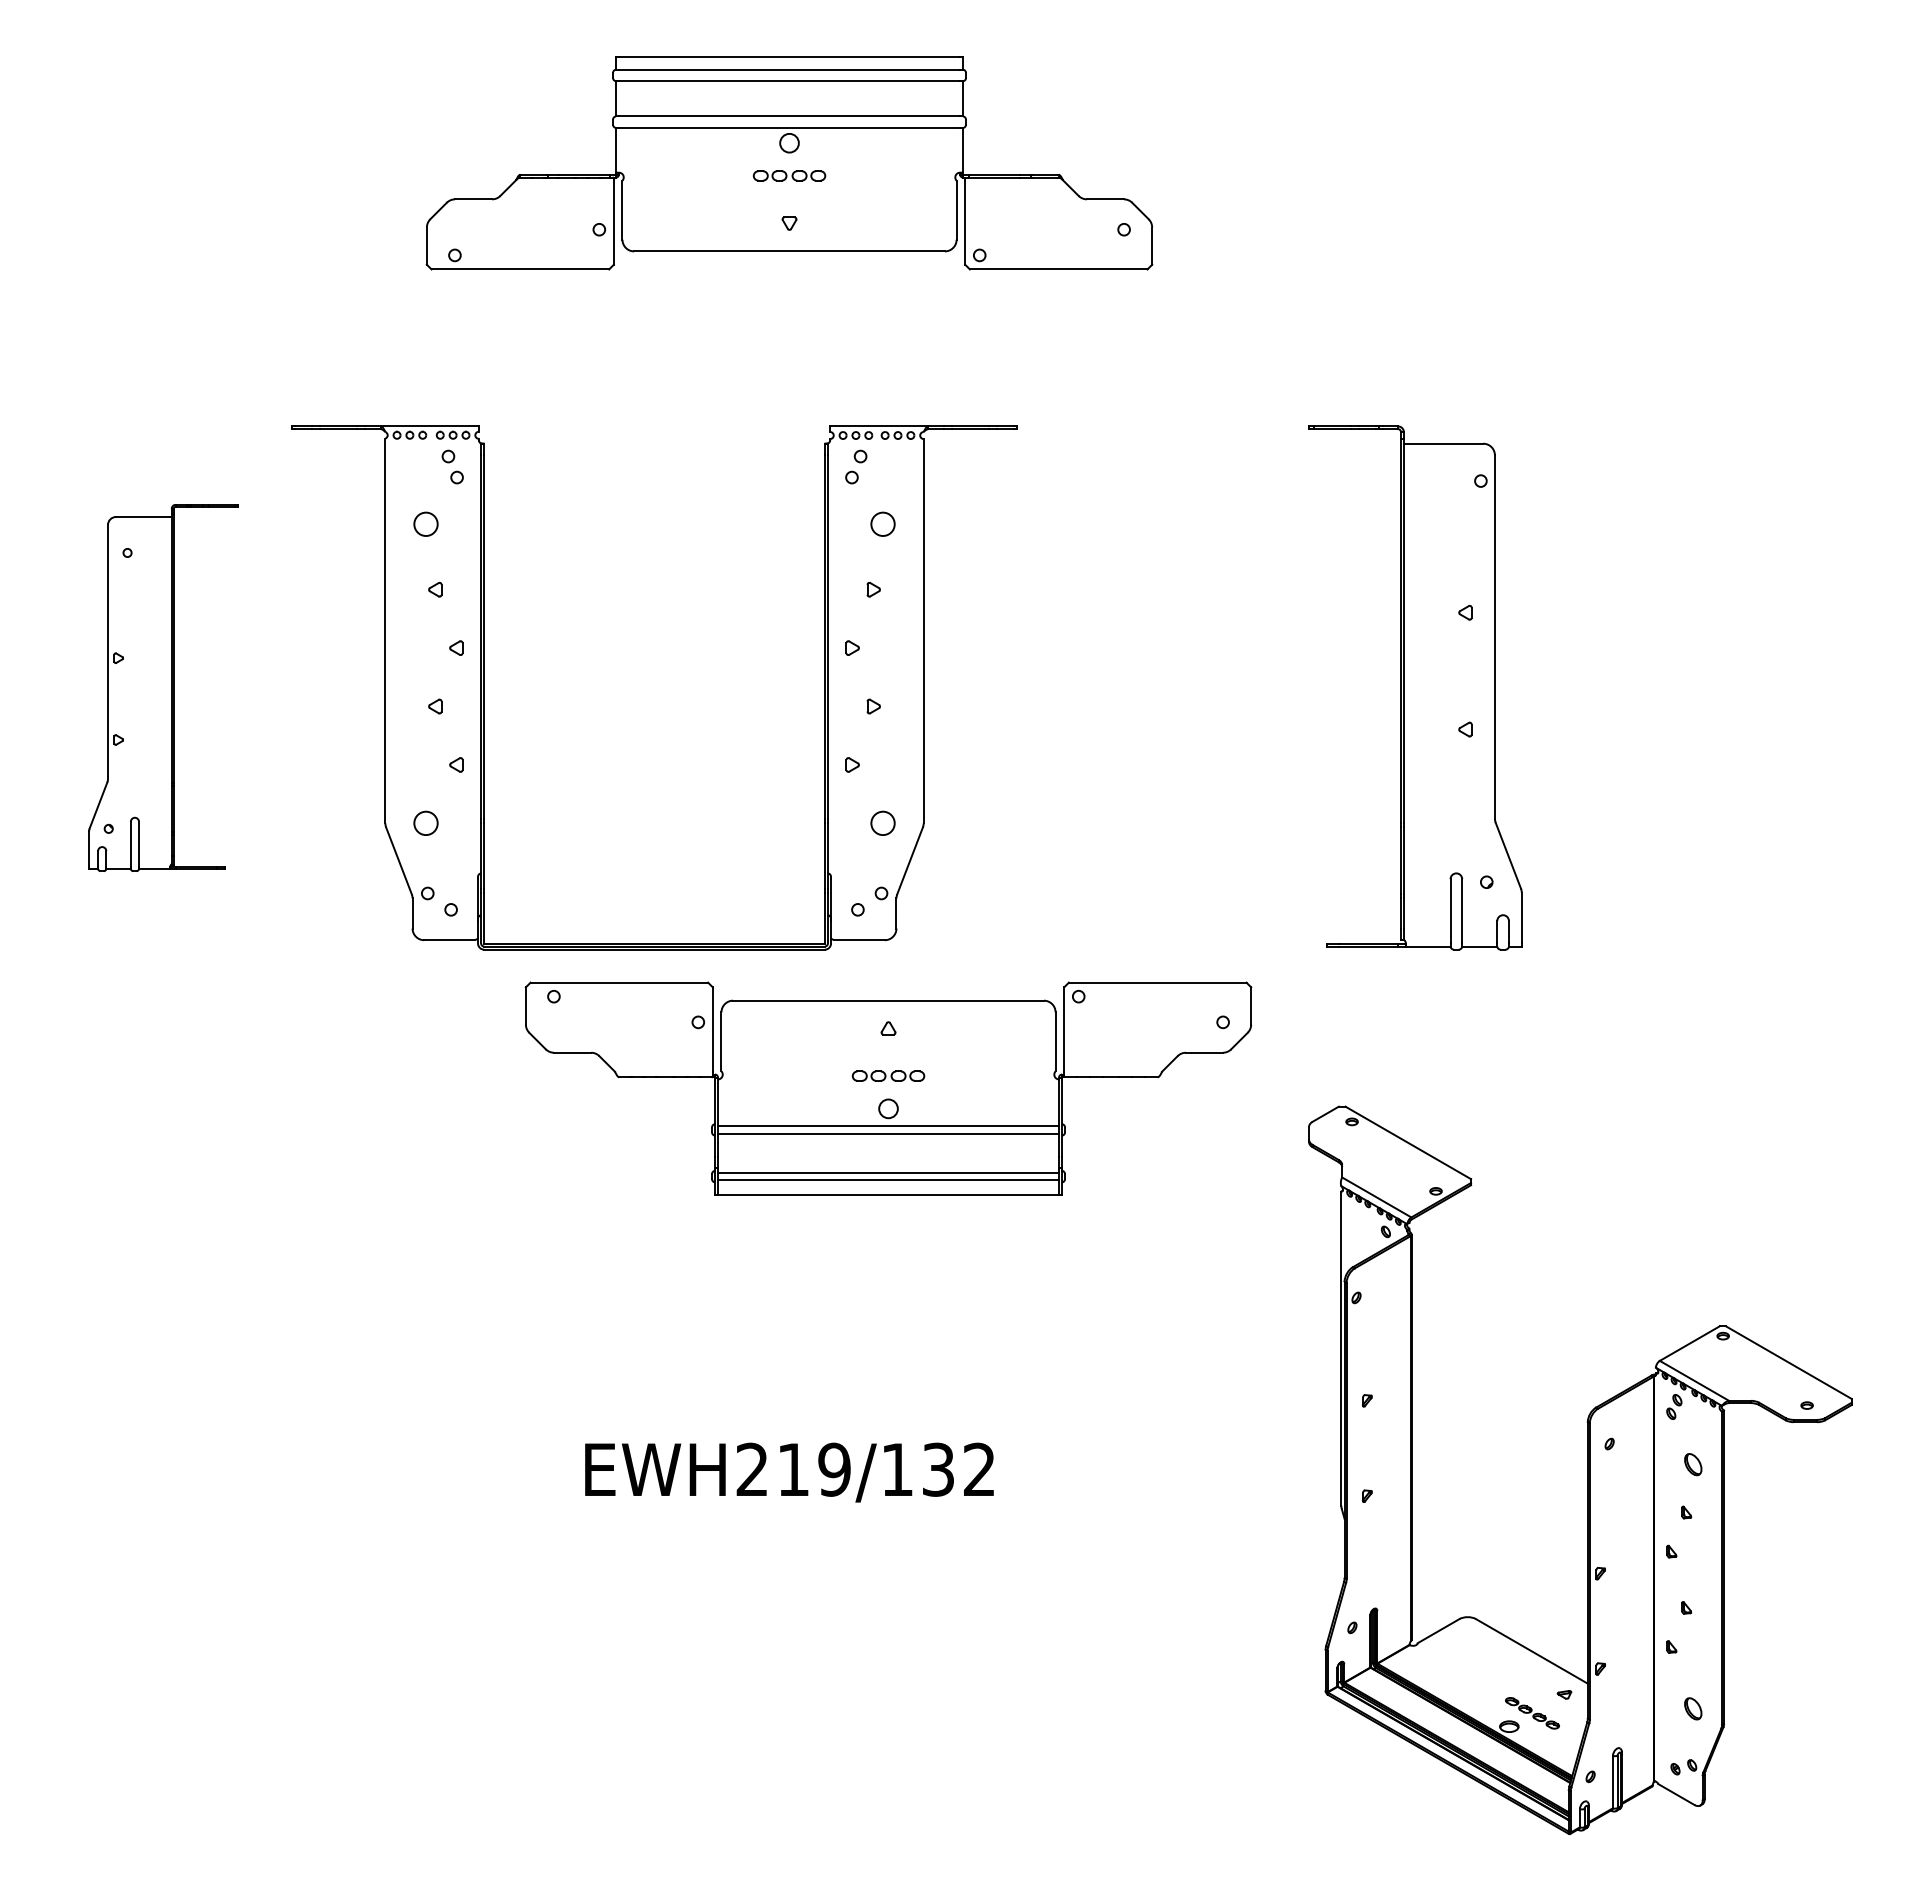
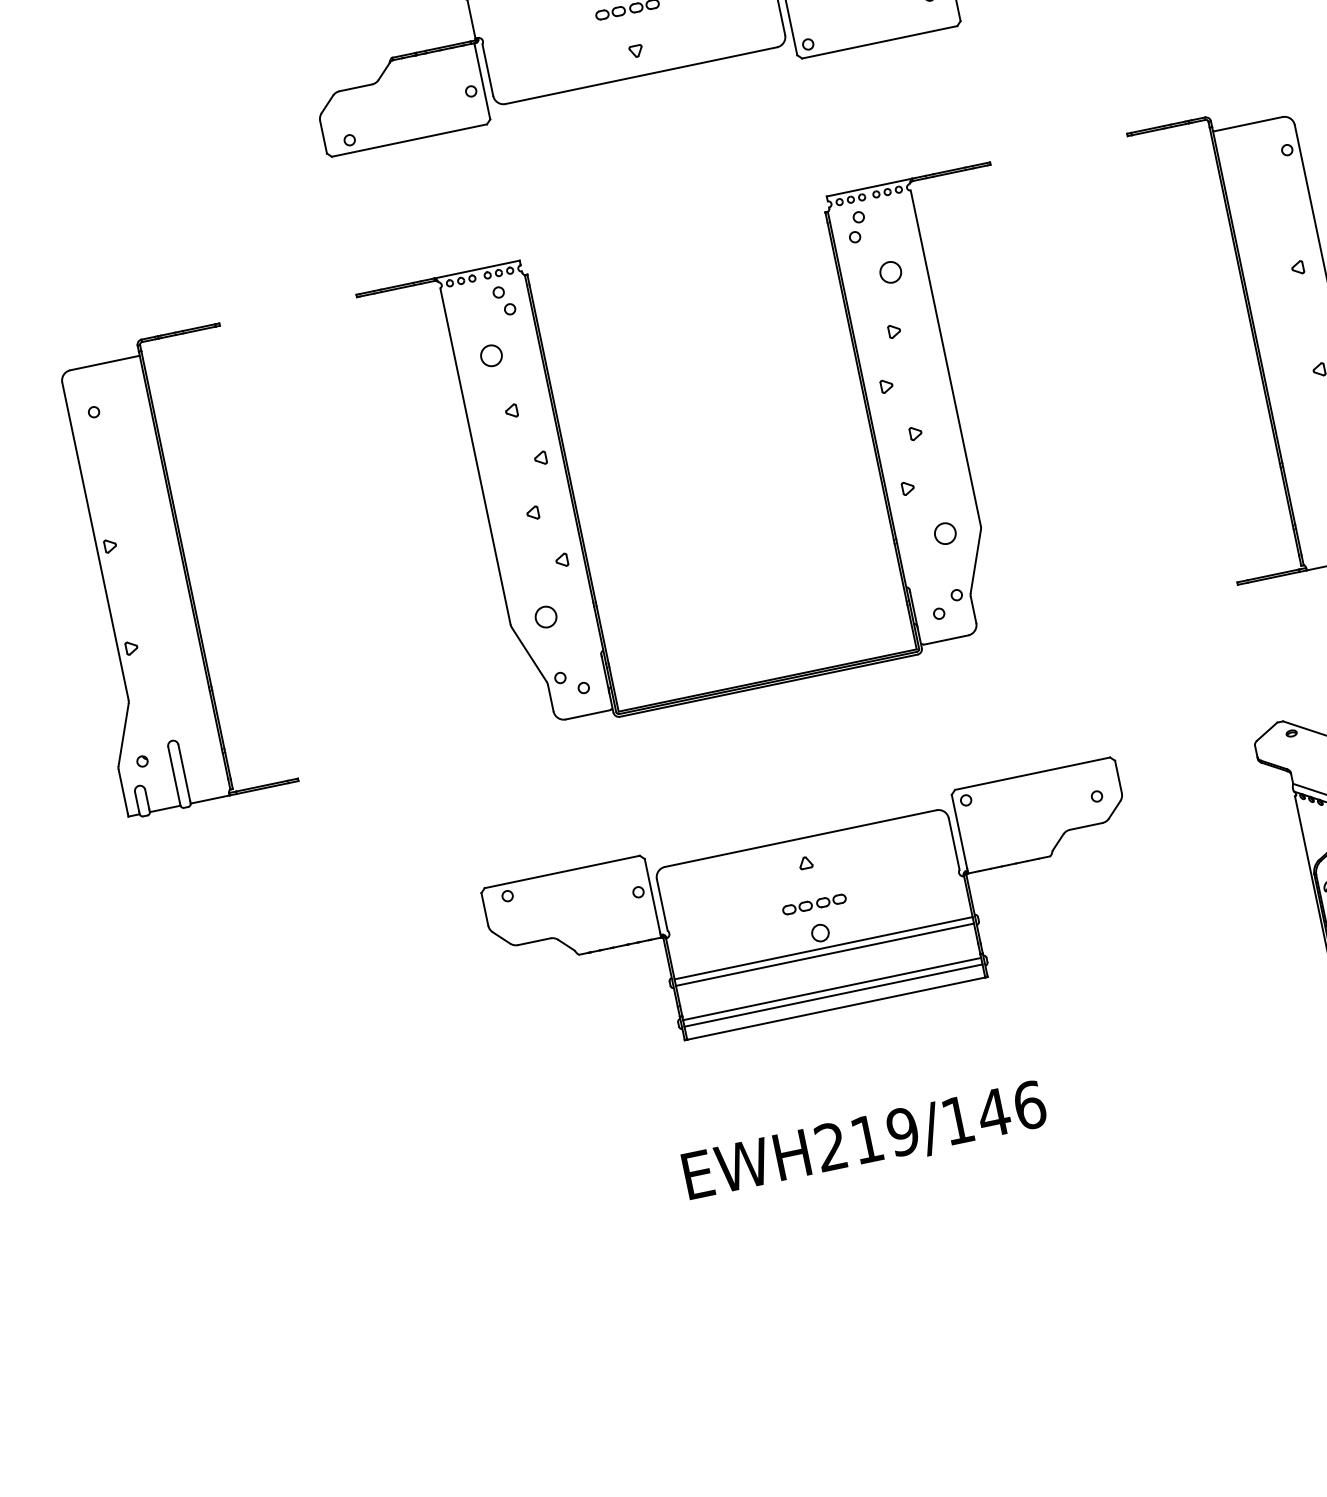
part: (163, 687) -> (174, 570), size x1.43
part: (484, 687) -> (572, 487), moved
part: (888, 1088) -> (816, 915), moved
text: (958, 1469) -> (1011, 1109), EWH219/132 -> EWH219/146

